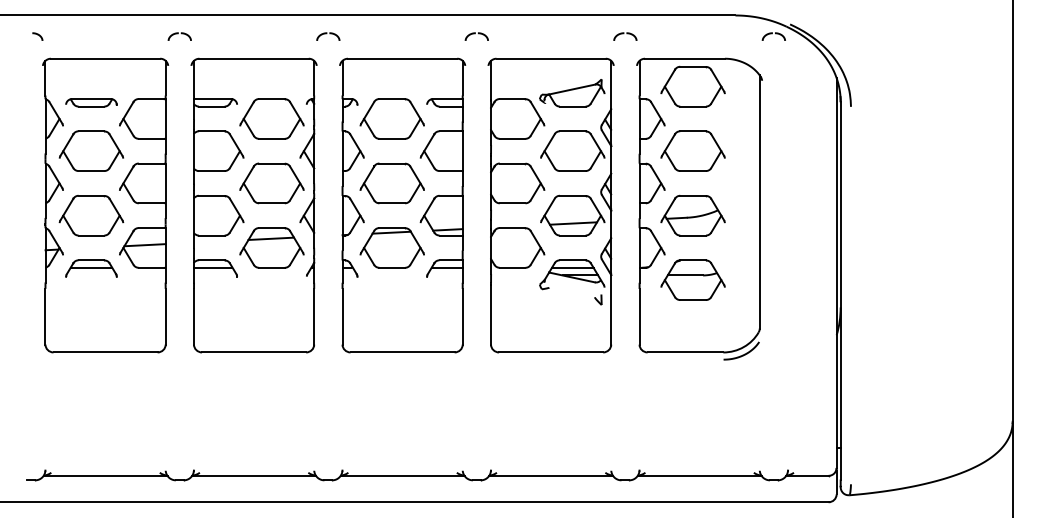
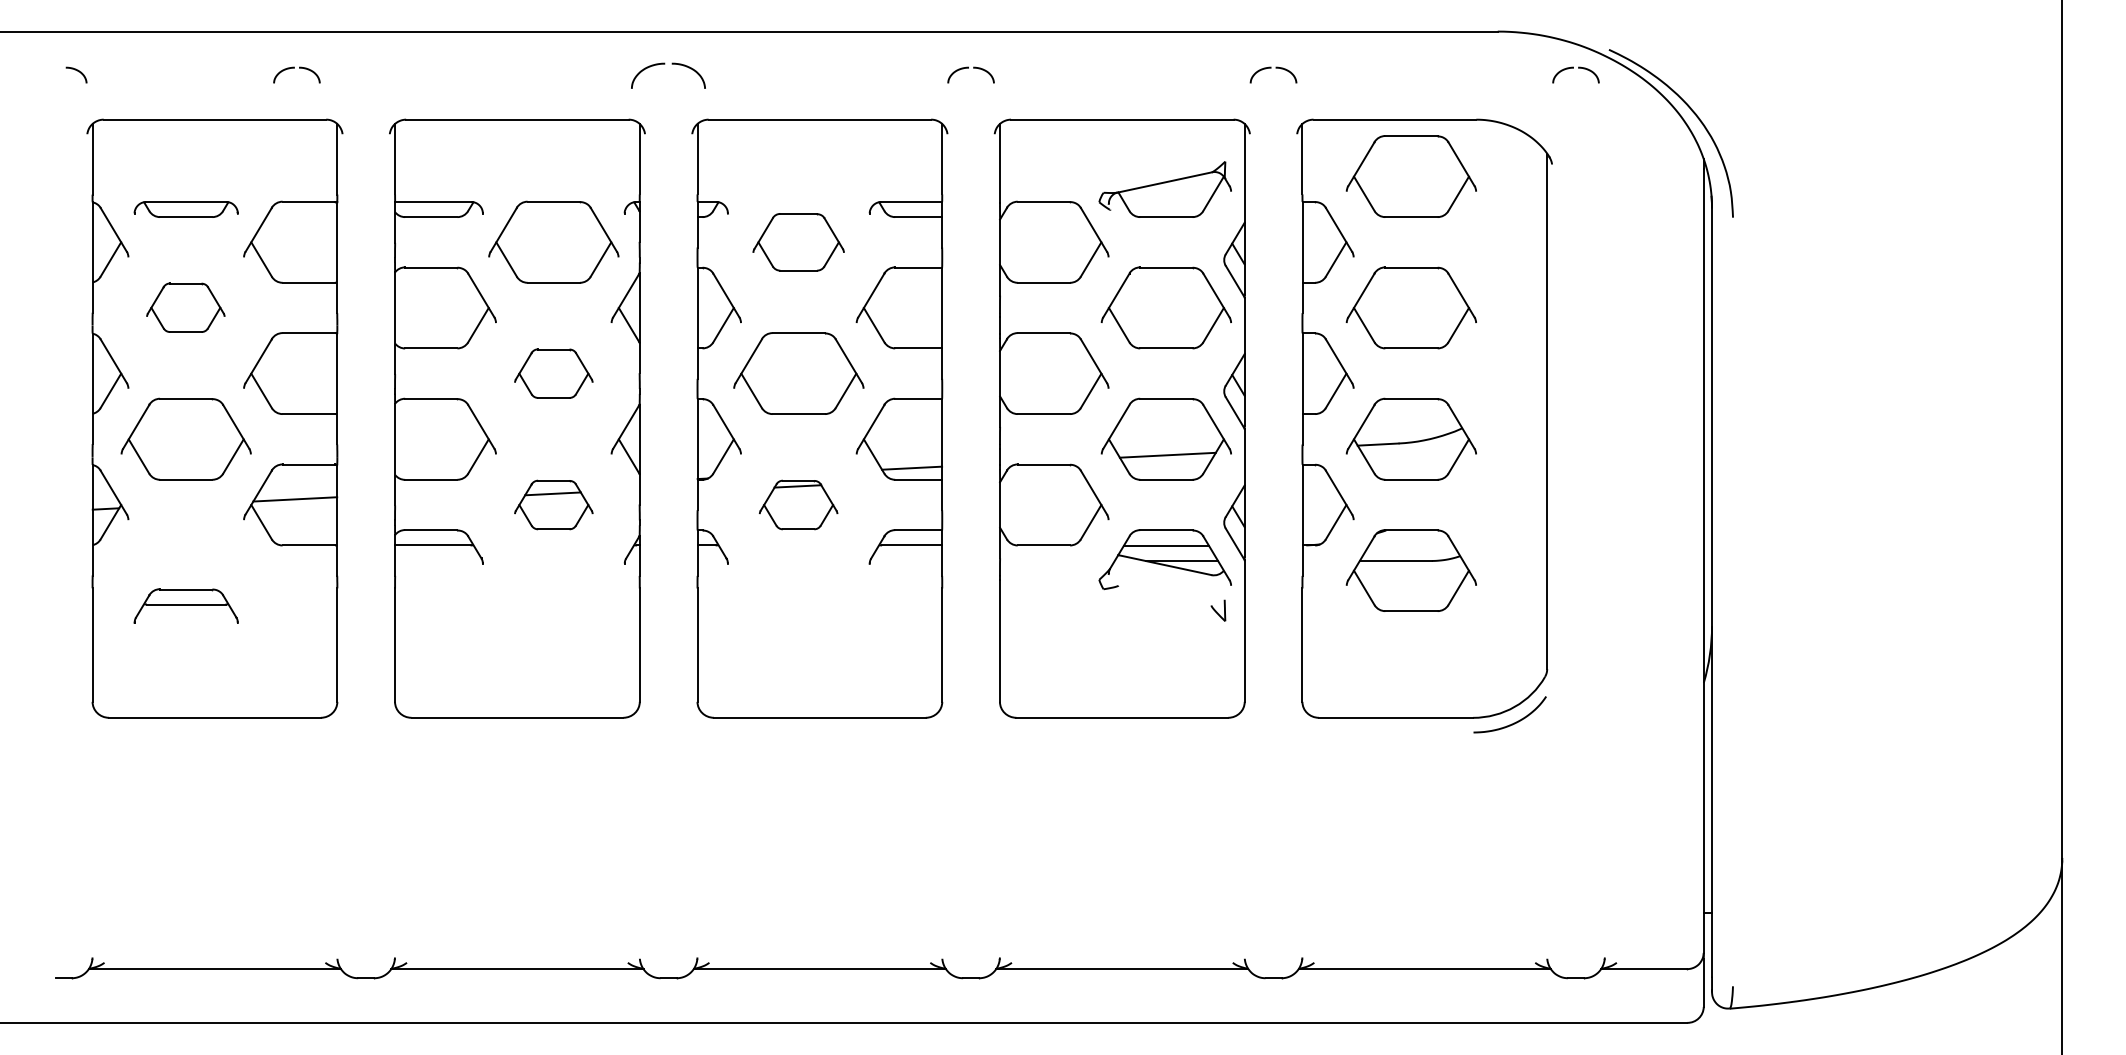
part: (179, 36) -> (296, 74), moved
part: (328, 36) -> (668, 74), size x1.6
part: (391, 118) -> (797, 241), size x0.7
part: (90, 150) -> (184, 306), size x0.6
part: (271, 183) -> (552, 373), size x0.6
part: (271, 247) -> (552, 504), size x0.6
part: (391, 247) -> (797, 504), size x0.6
part: (91, 268) -> (186, 605), moved

